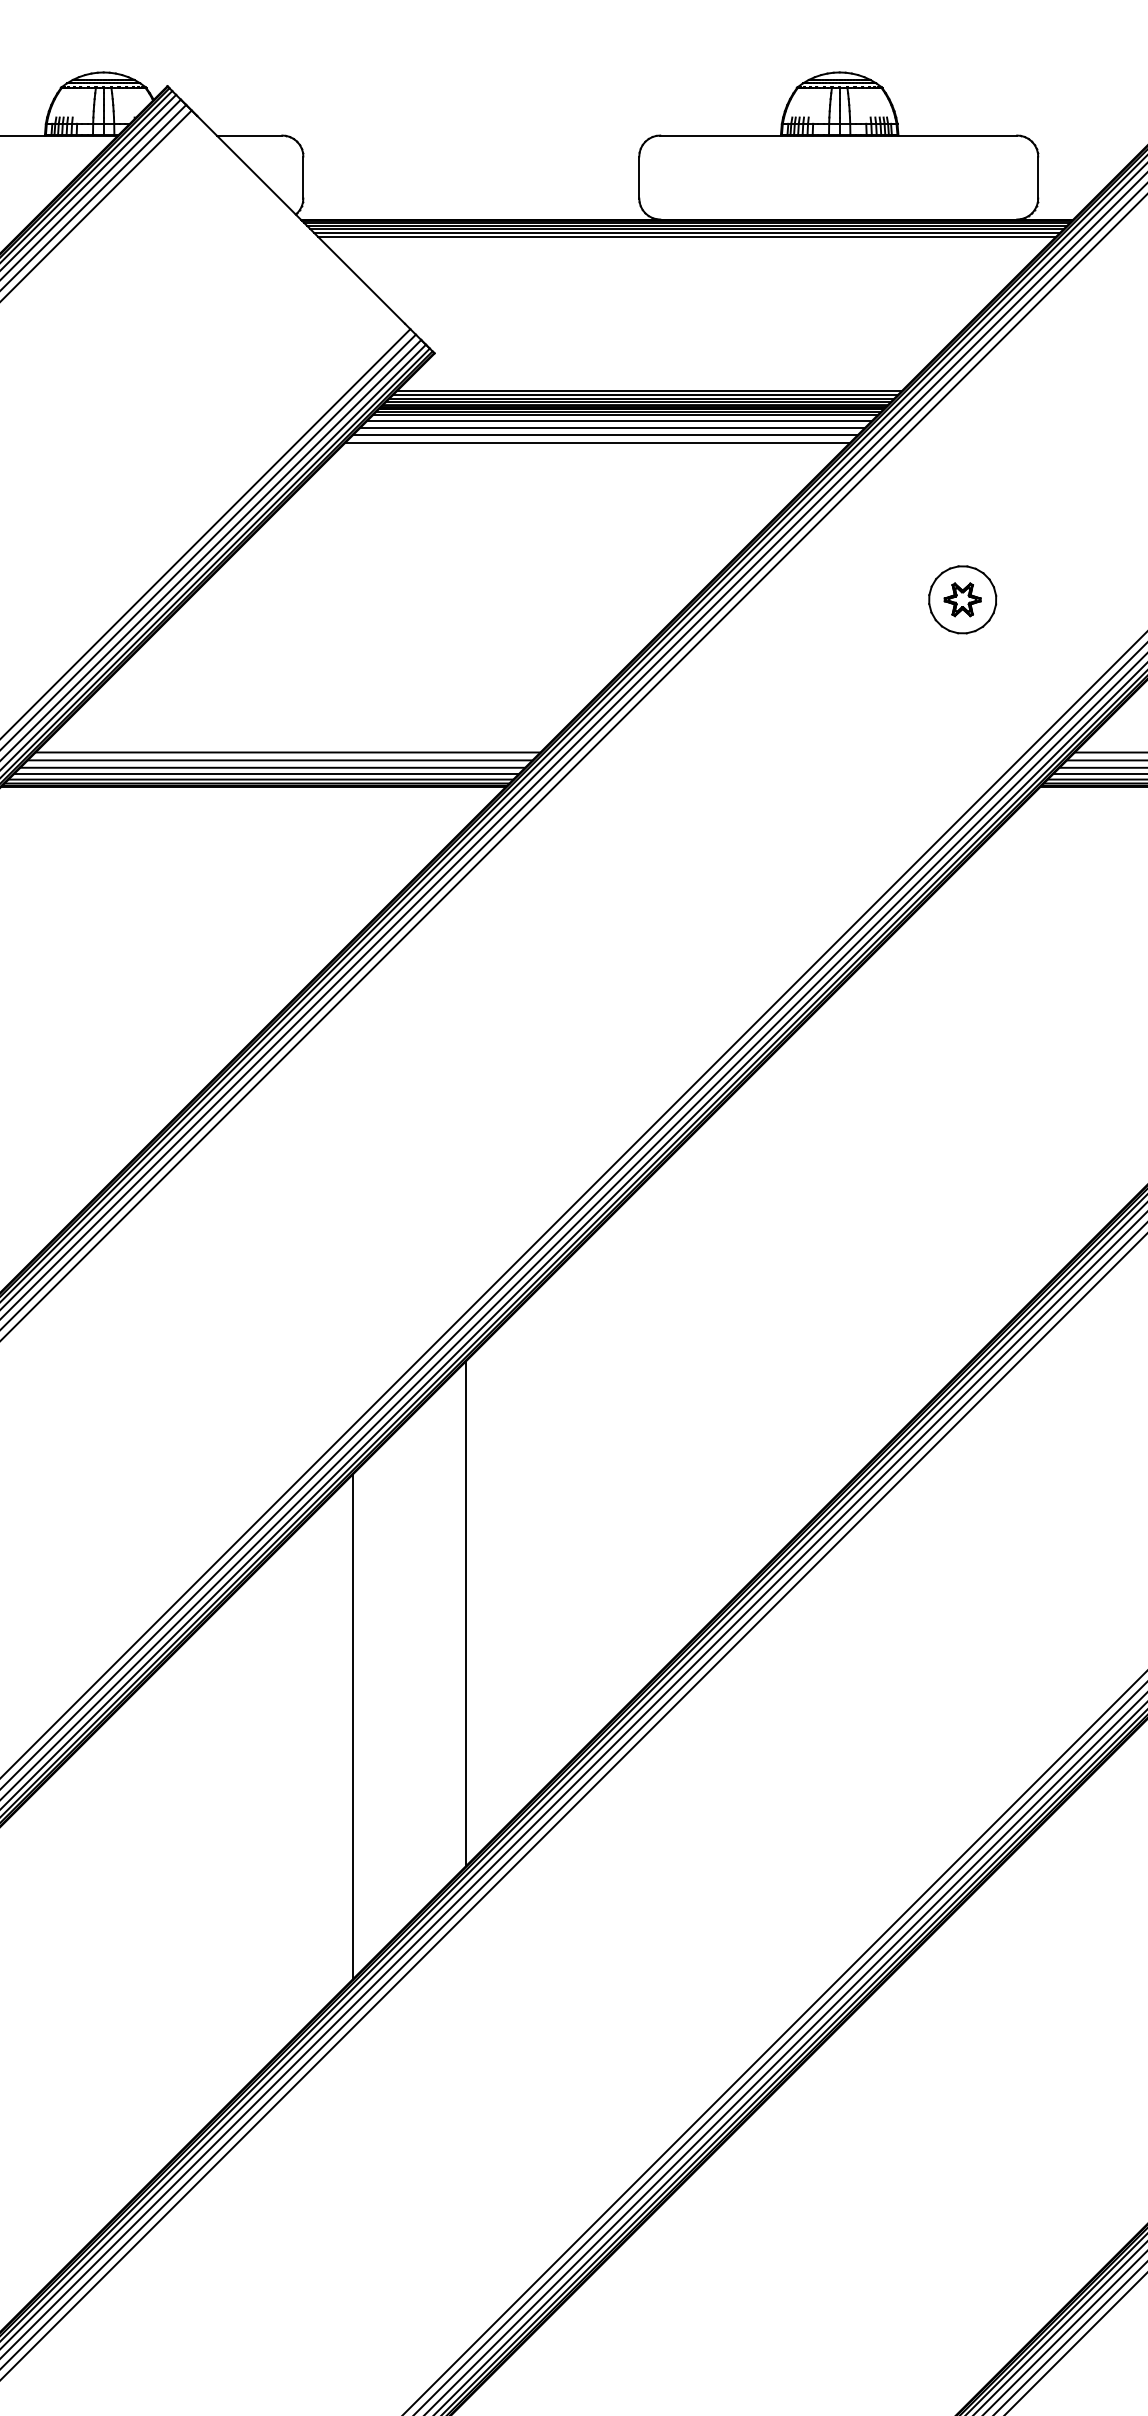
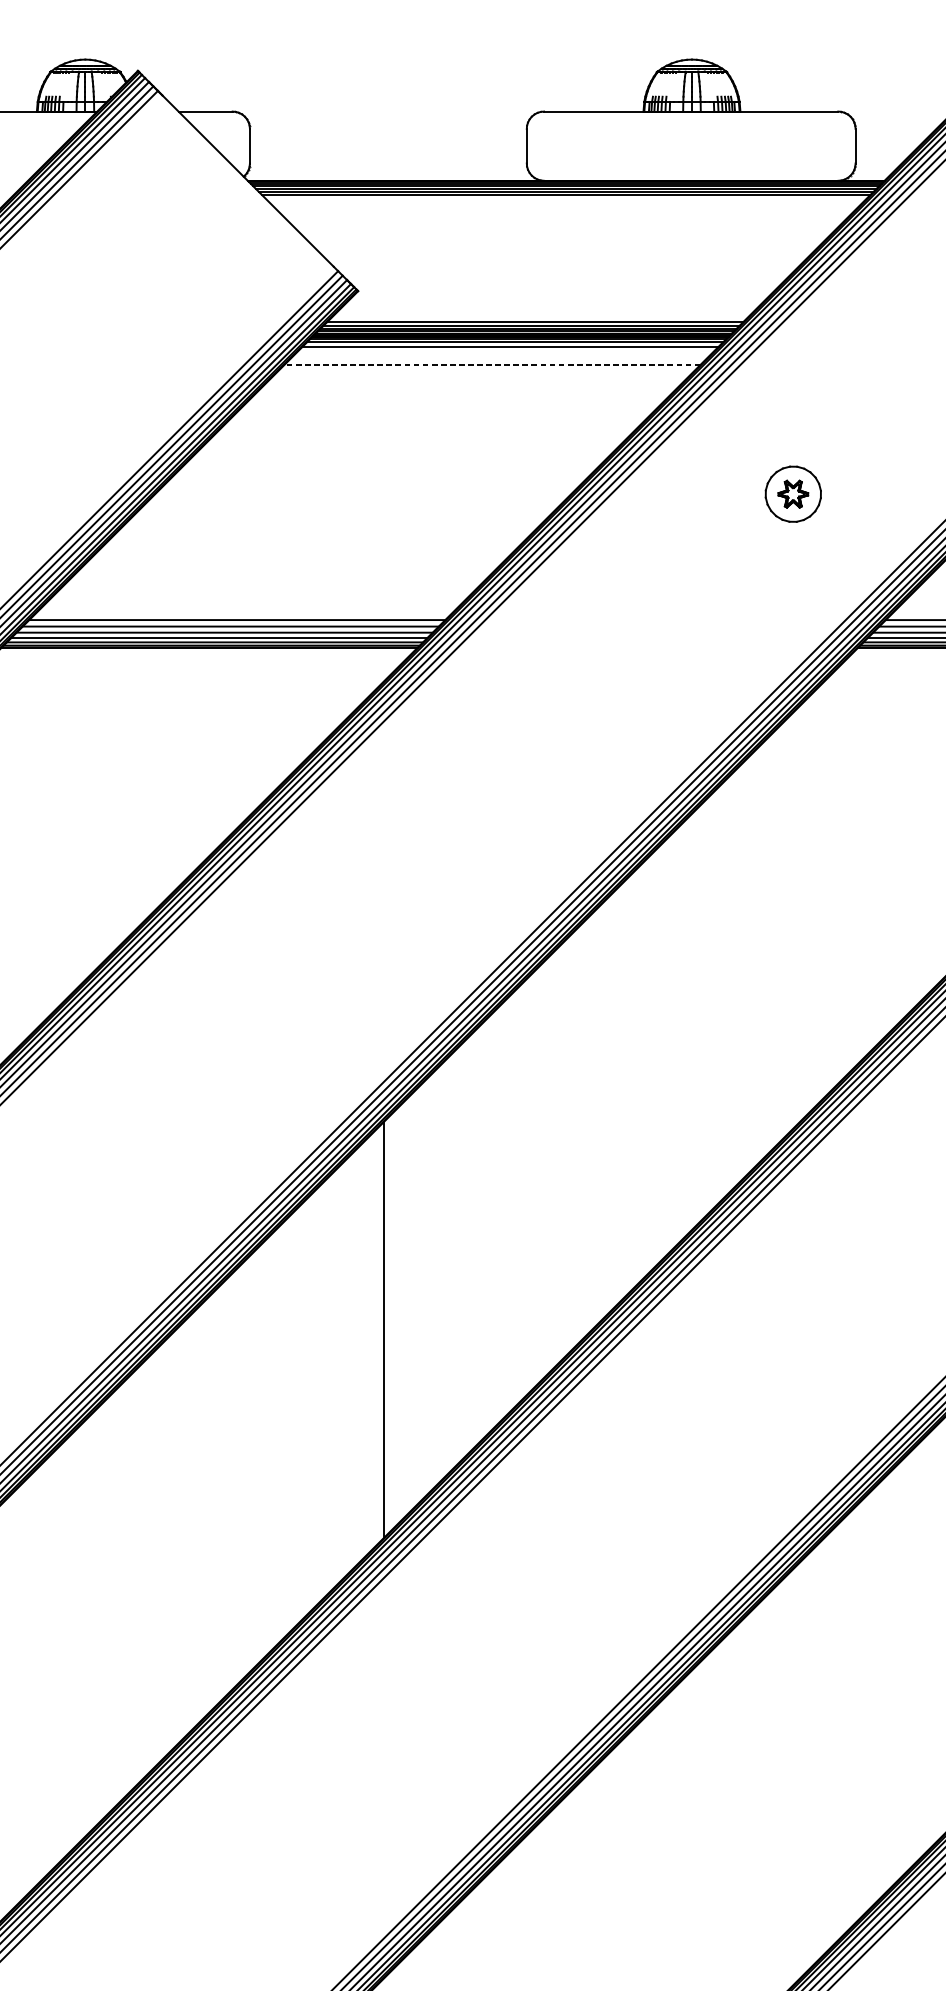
line: (612, 427) -> (504, 352), removed
line: (604, 435) -> (498, 358), removed
line: (597, 443) -> (492, 365), solid -> dashed
line: (352, 1726) -> (290, 1422), removed

